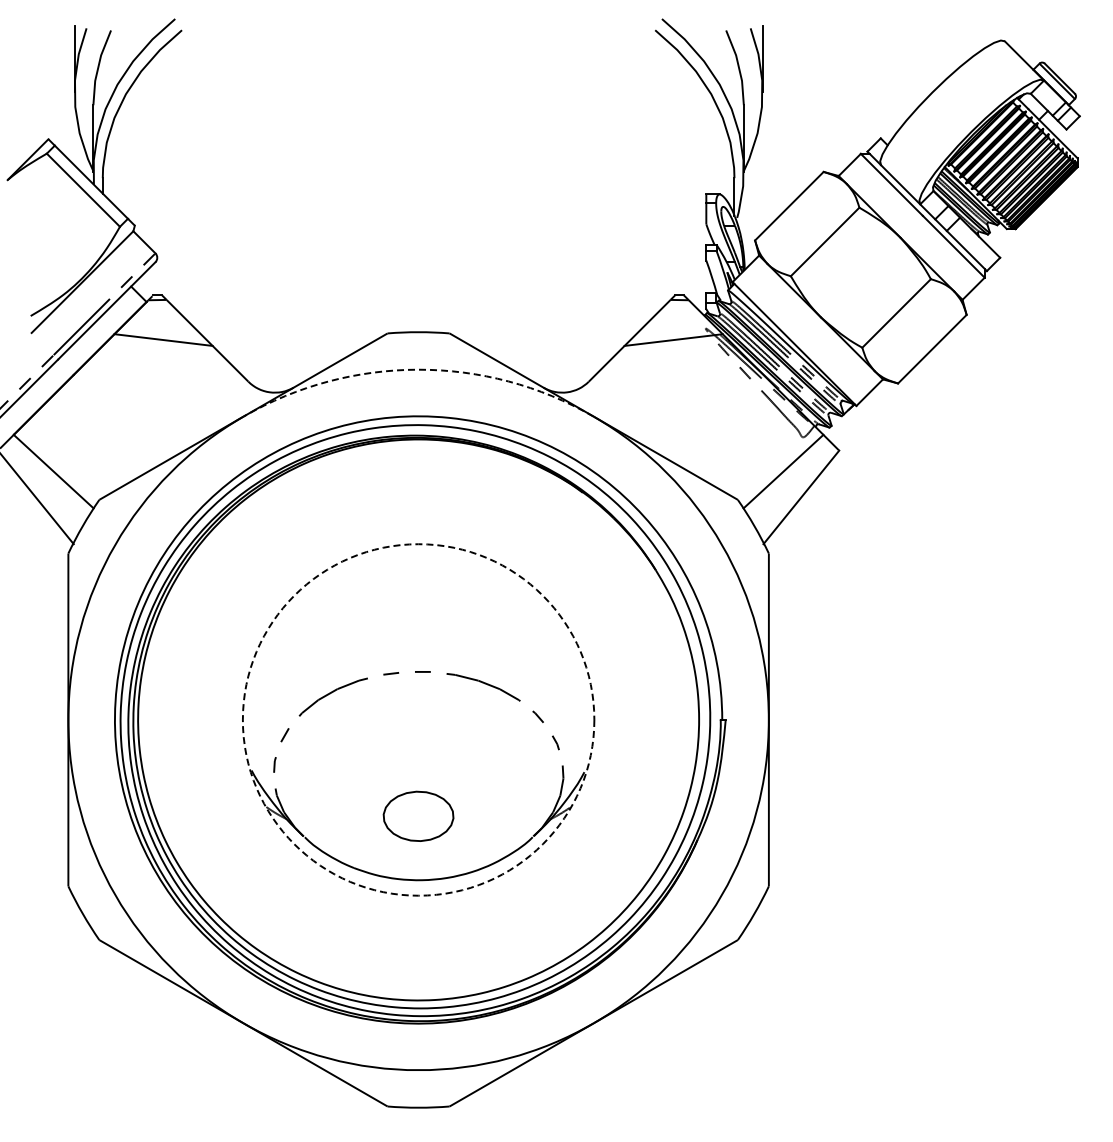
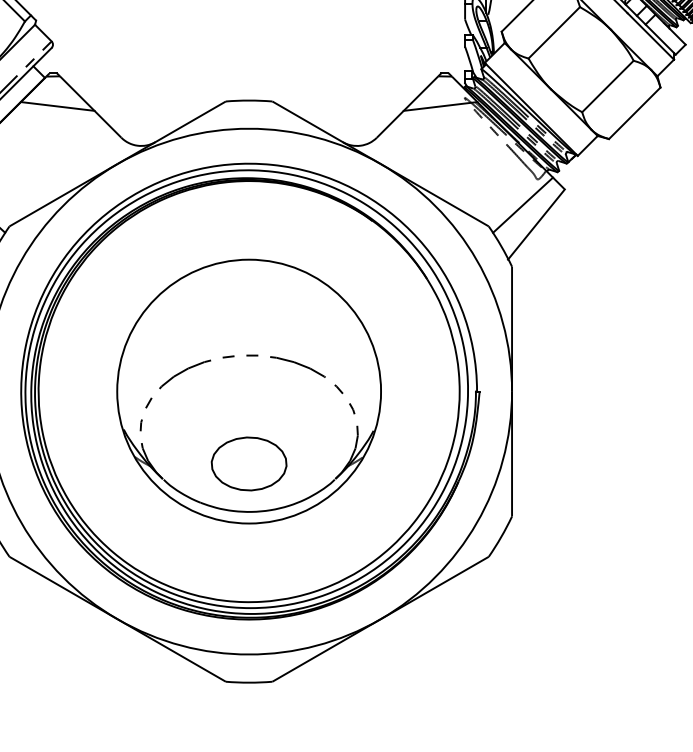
arc: (418, 369) -> (249, 128), dashed -> solid
circle: (418, 719) -> (249, 391), dashed -> solid
part: (418, 816) -> (249, 464), size x1.43

